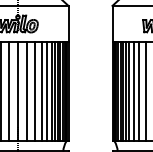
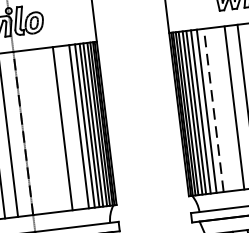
line: (17, 91) -> (22, 133), solid -> dashed
line: (26, 91) -> (37, 131), removed
line: (34, 91) -> (50, 129), removed
line: (47, 91) -> (72, 127), removed
line: (133, 91) -> (213, 110), solid -> dashed
line: (139, 91) -> (223, 109), removed

